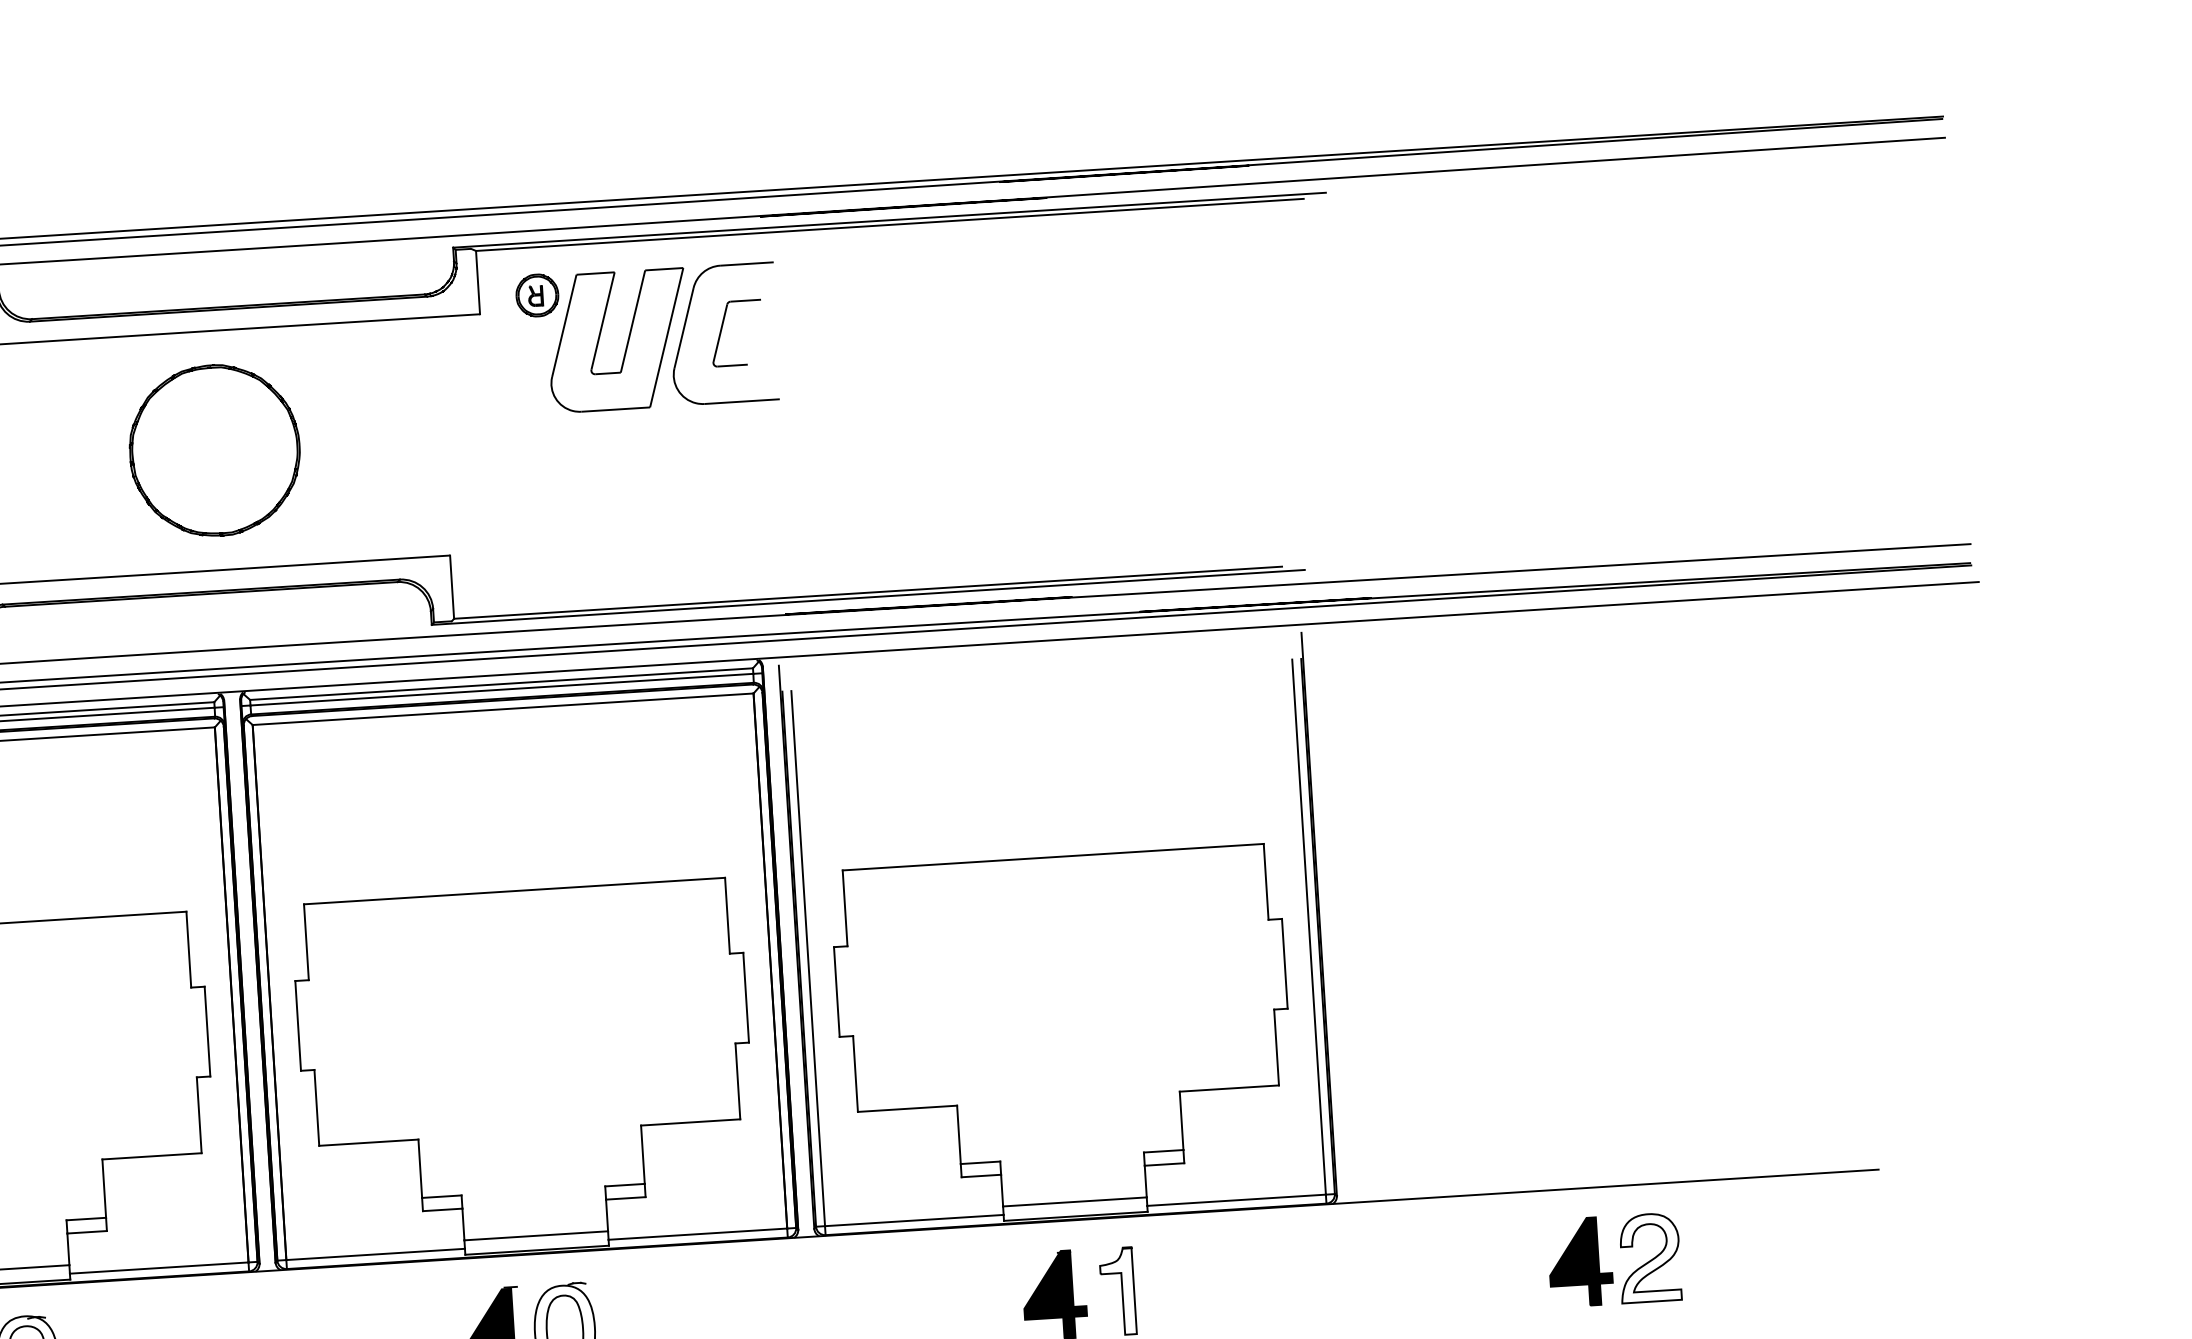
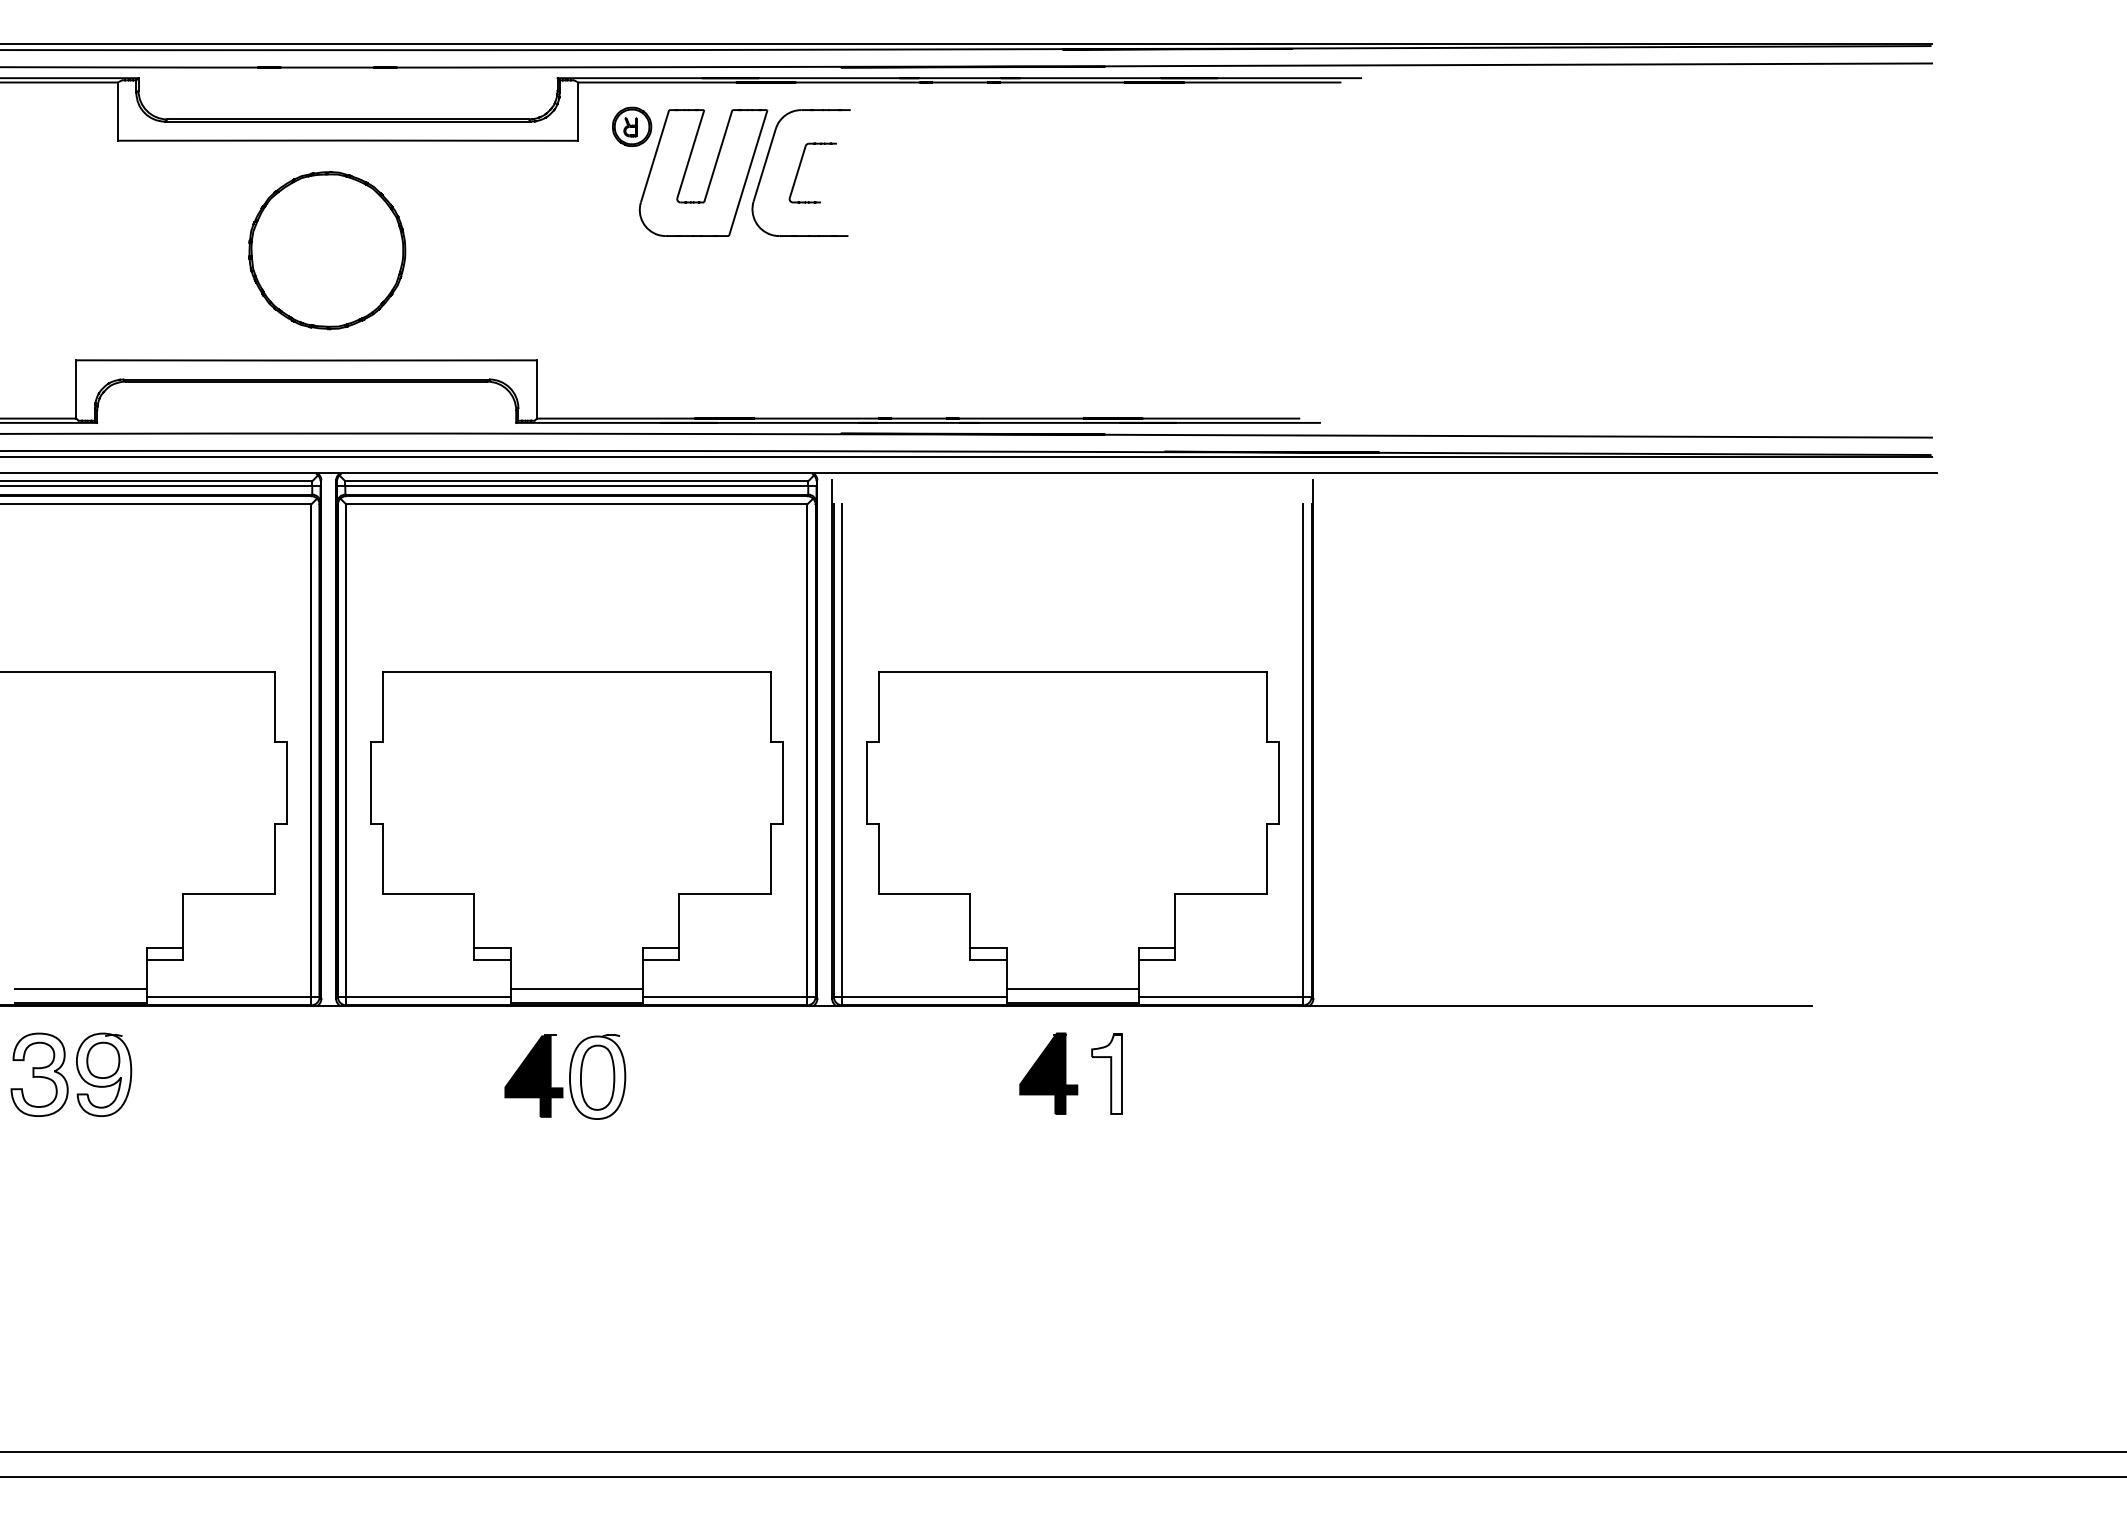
part: (1613, 1271) -> (1562, 1084), removed

